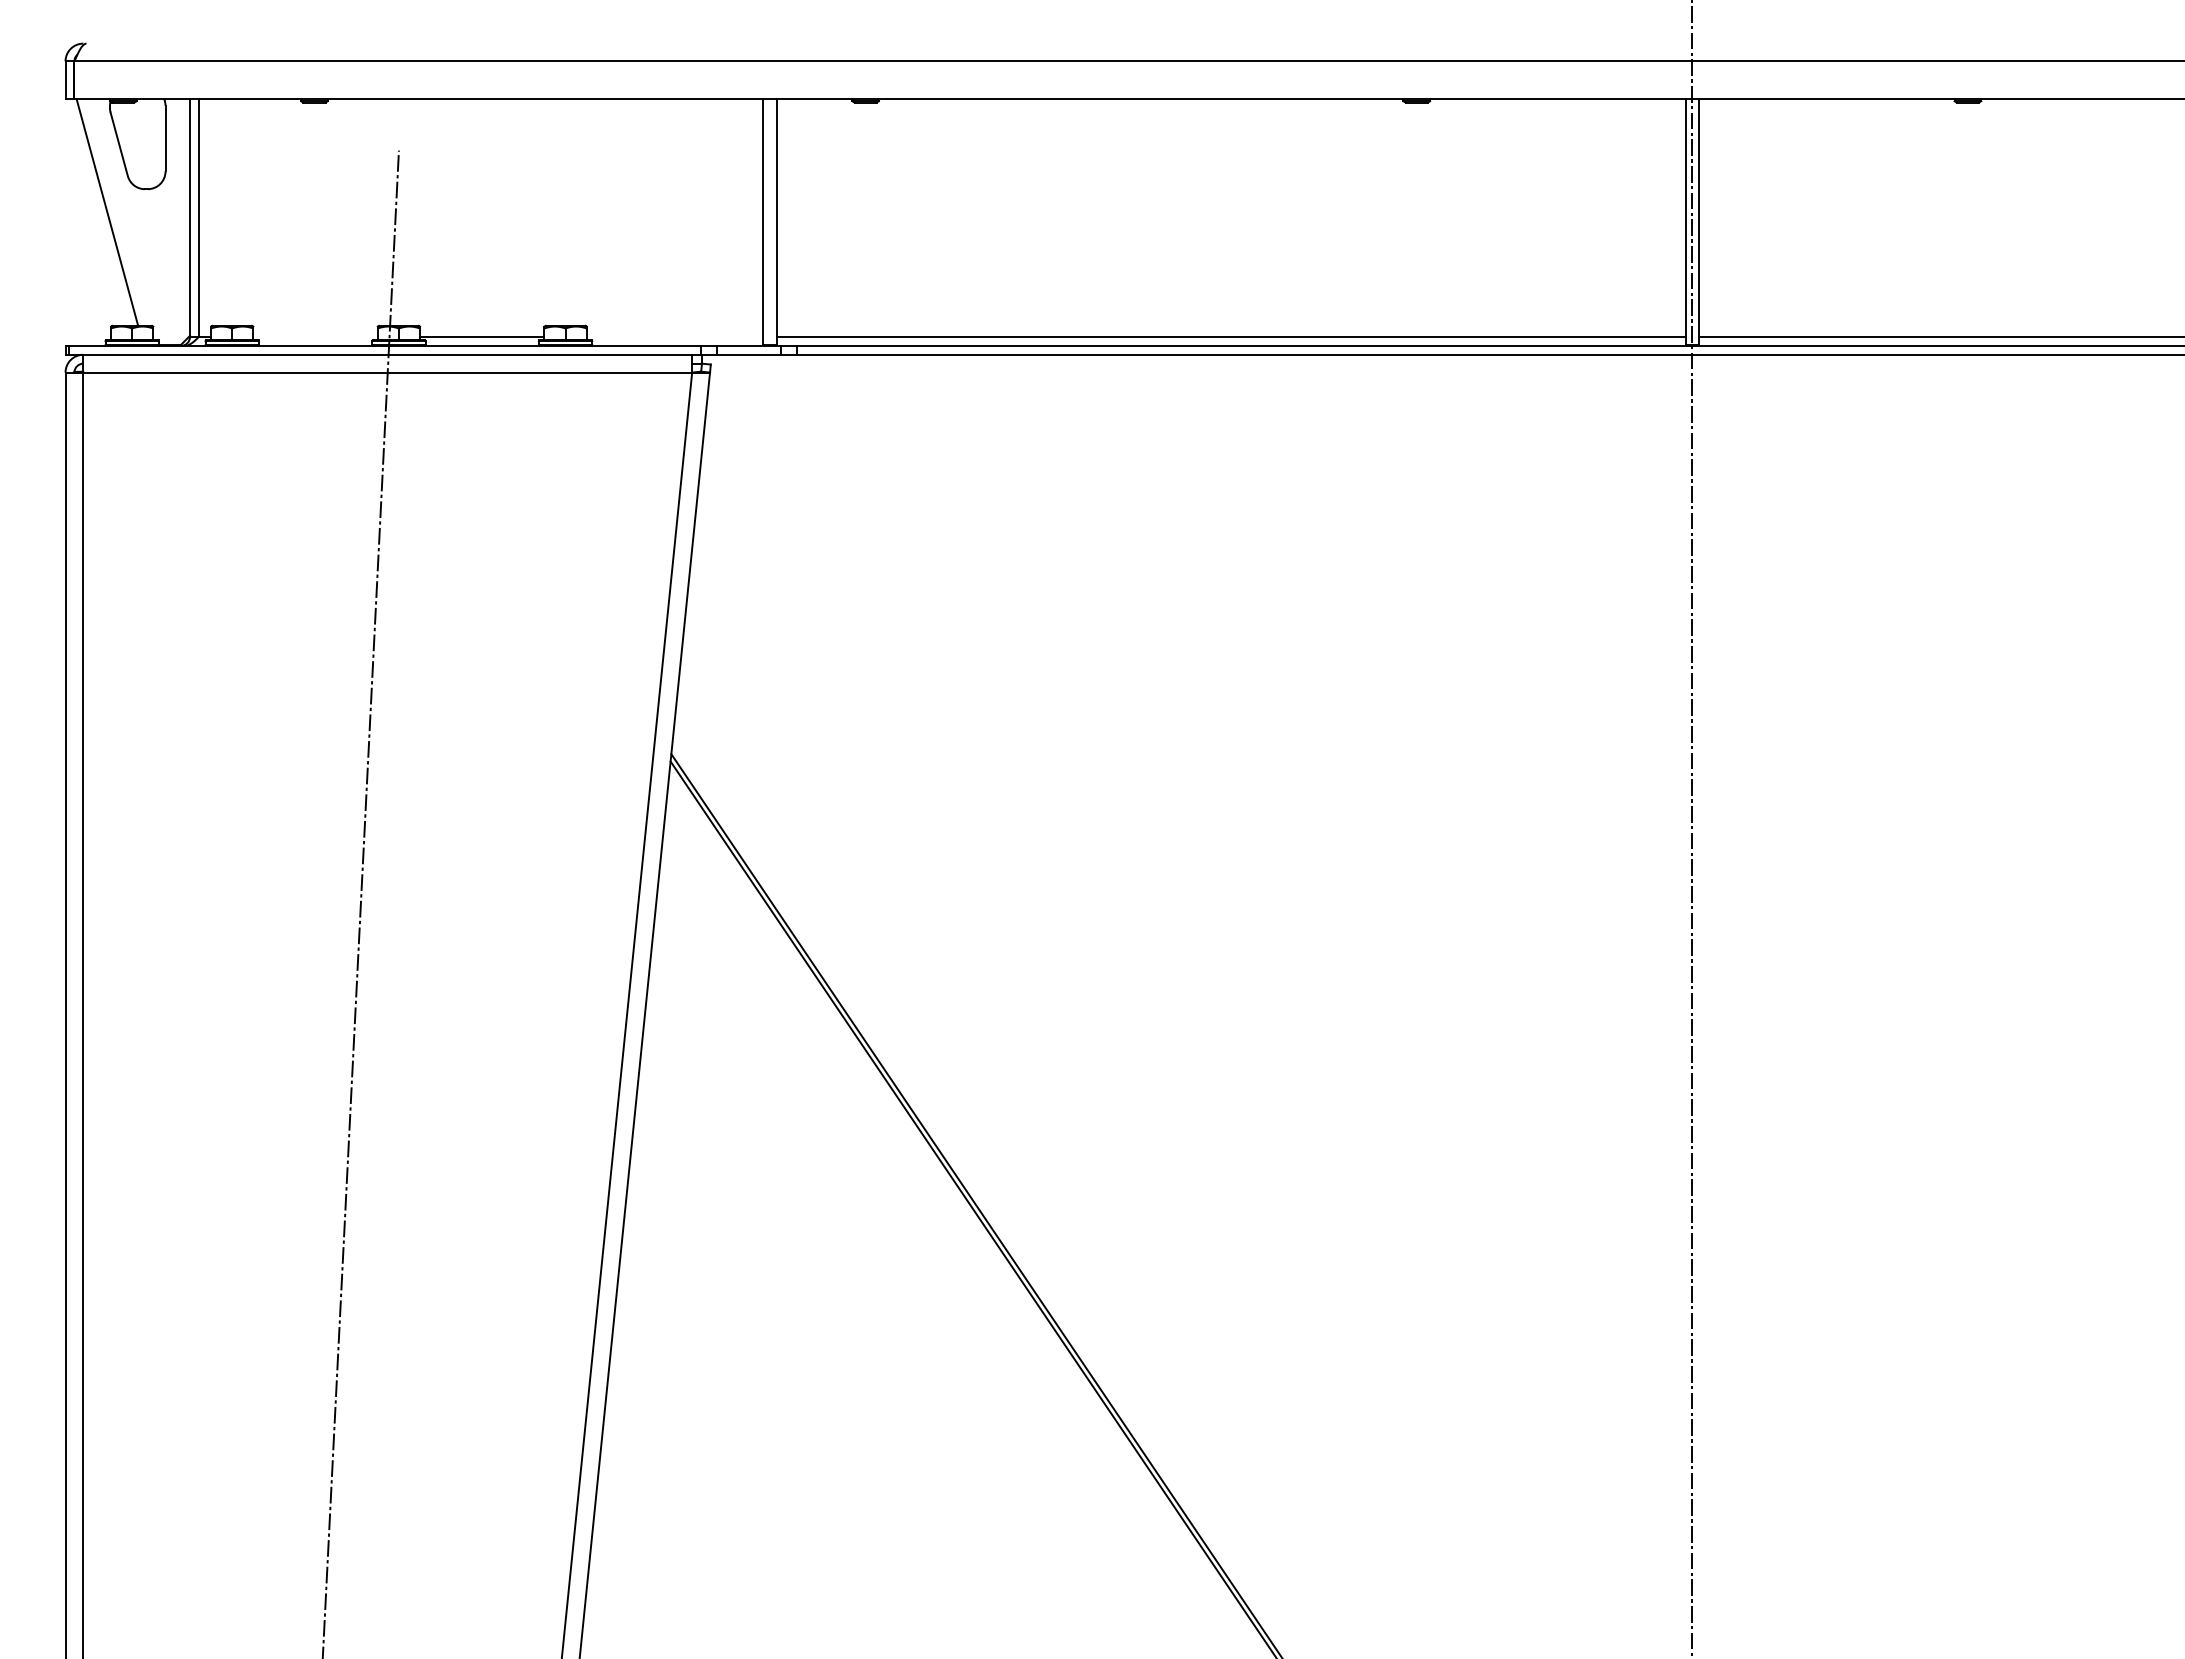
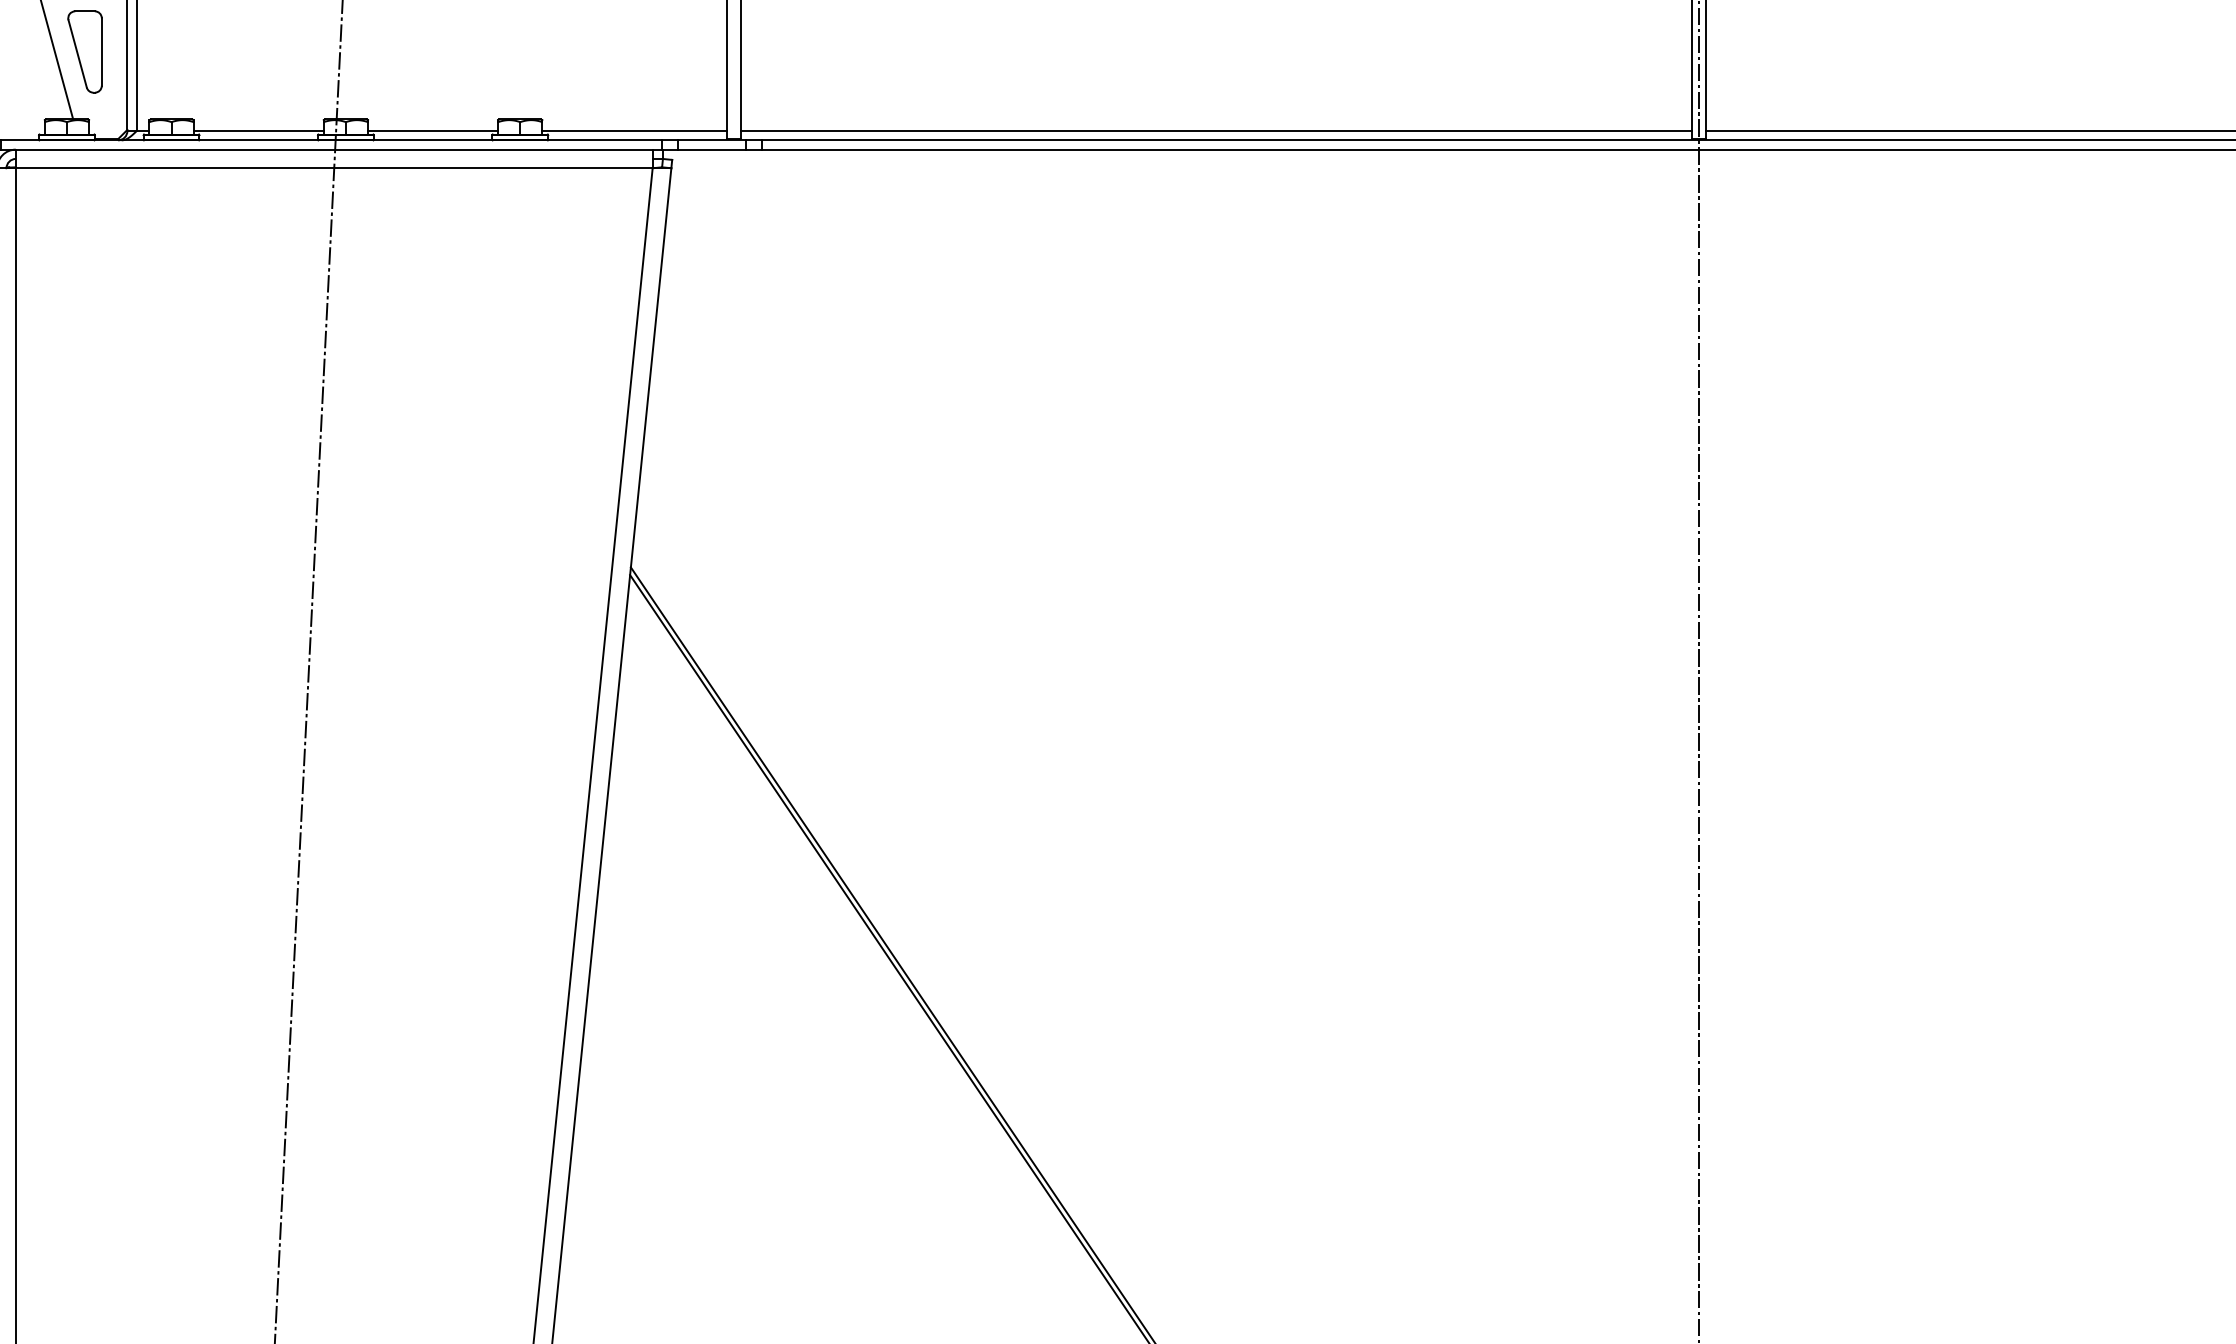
part: (149, 261) -> (85, 52), added
line: (315, 337) -> (258, 131), added
line: (674, 337) -> (634, 131), added

